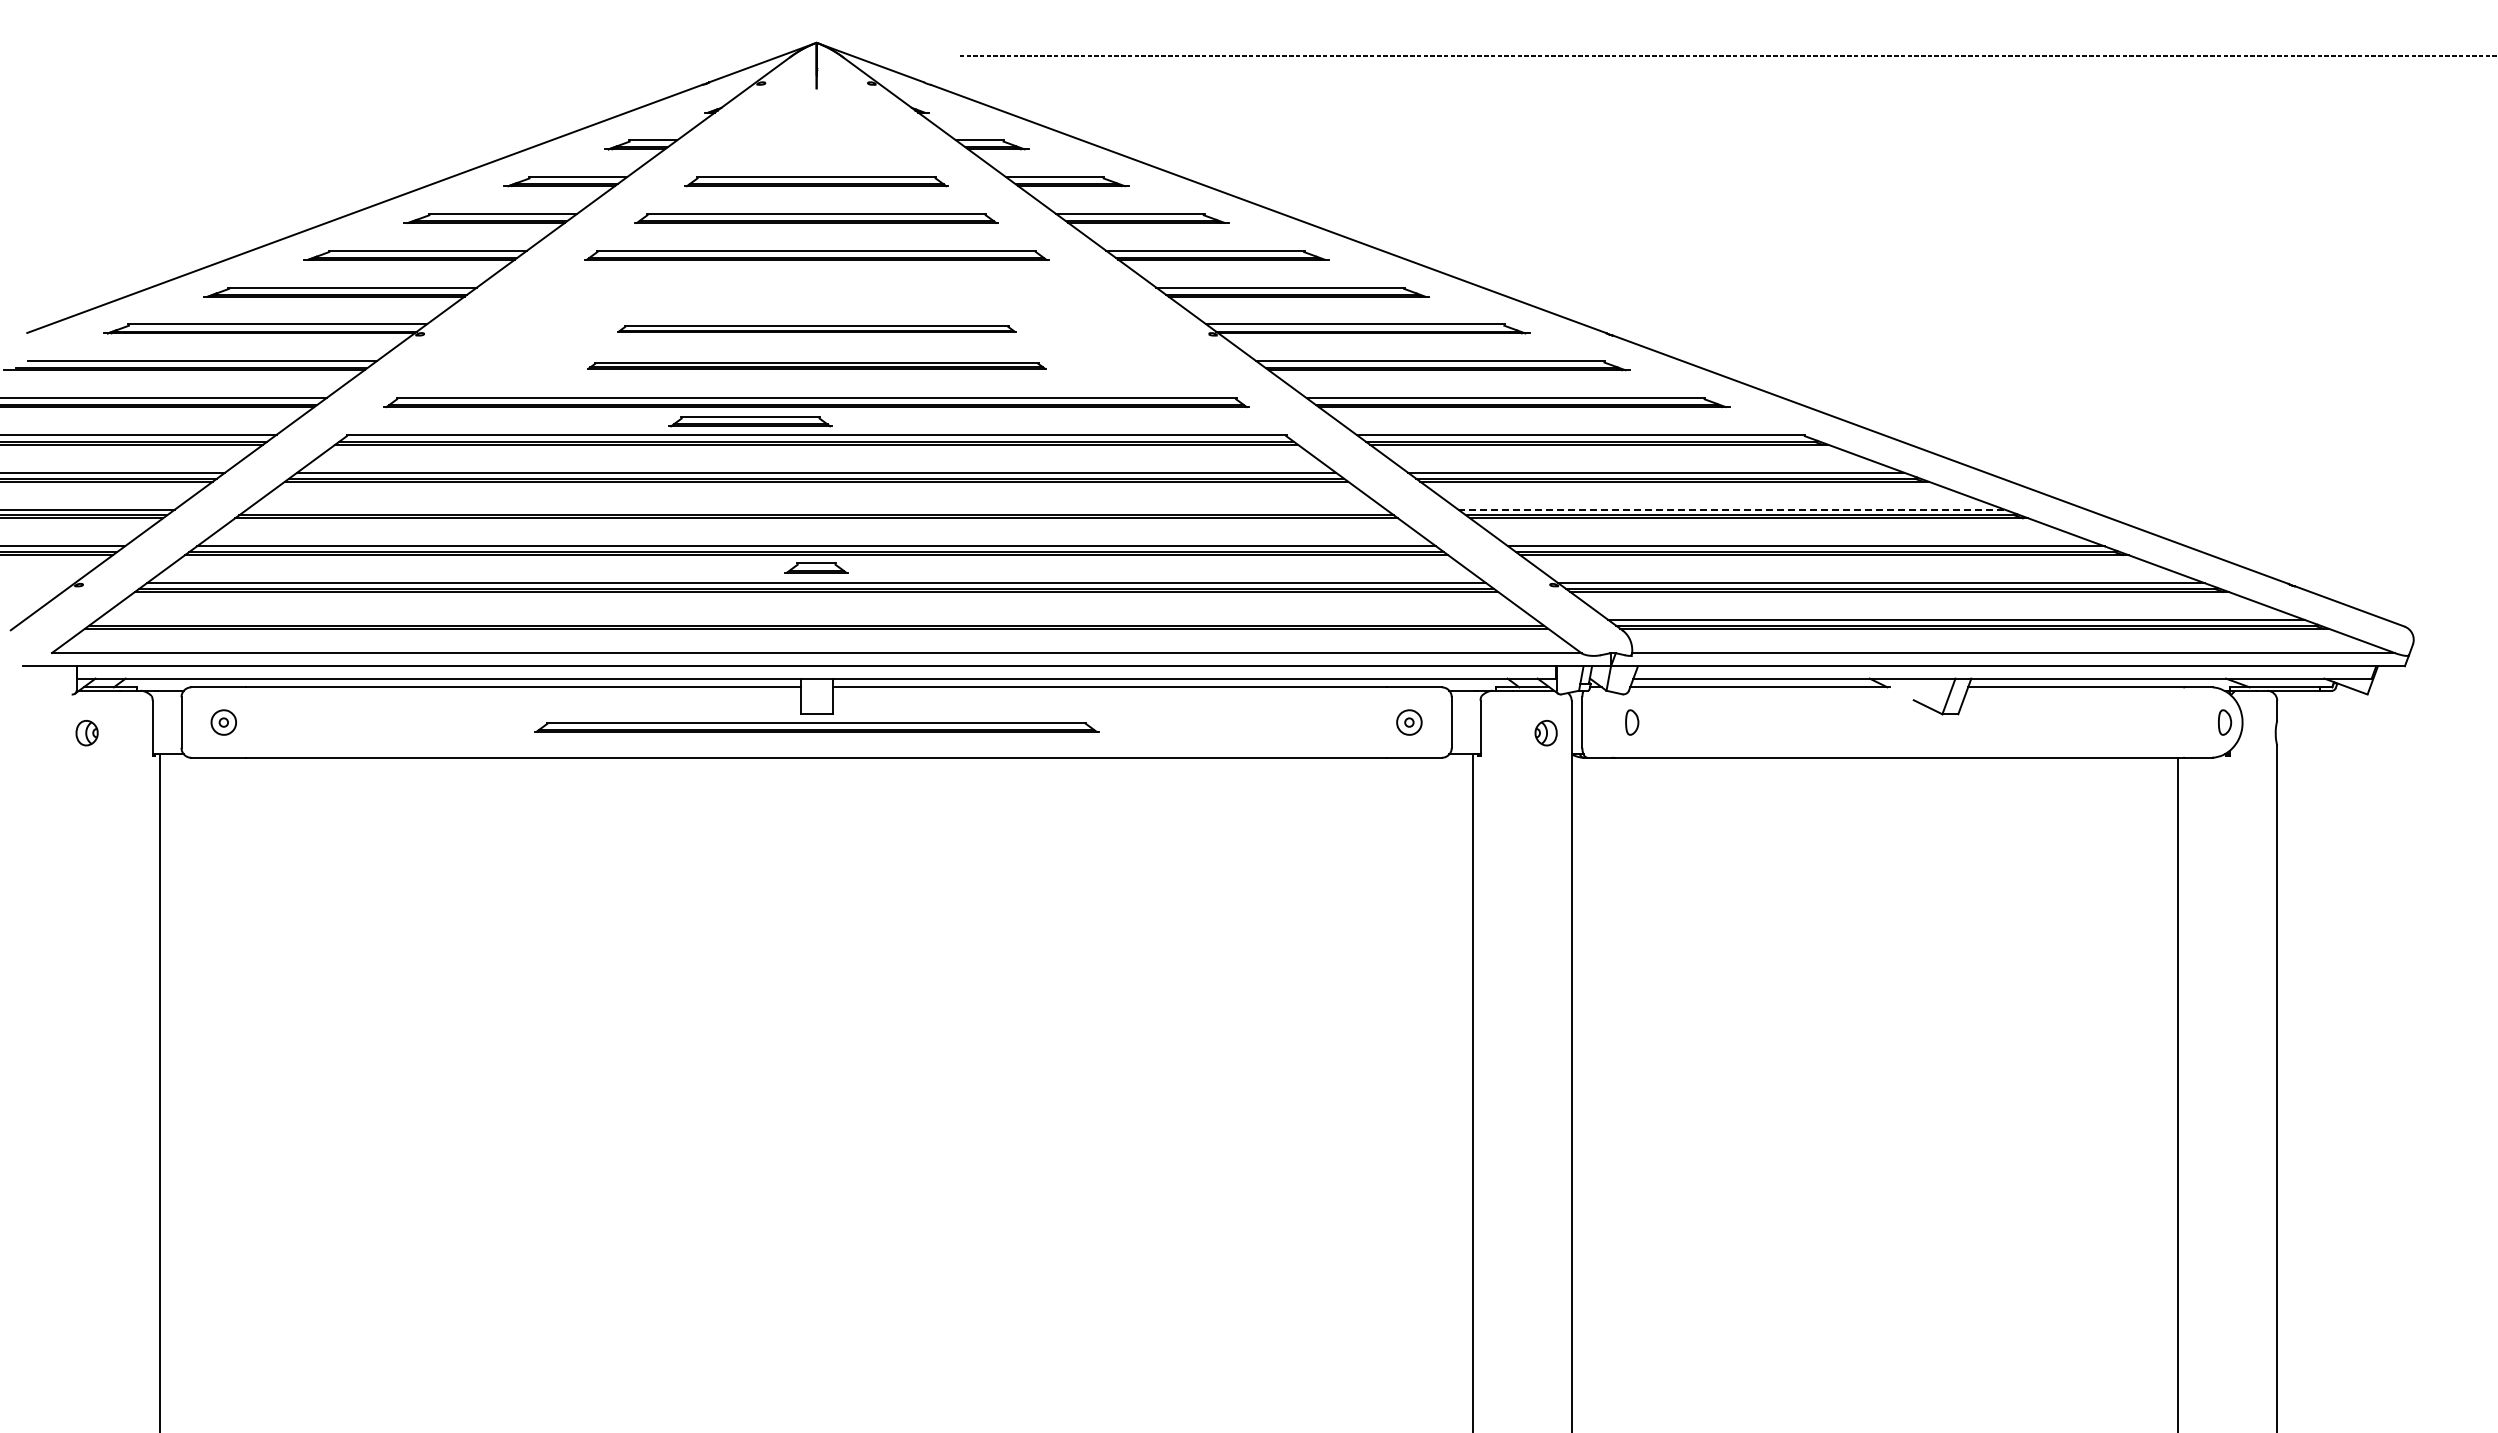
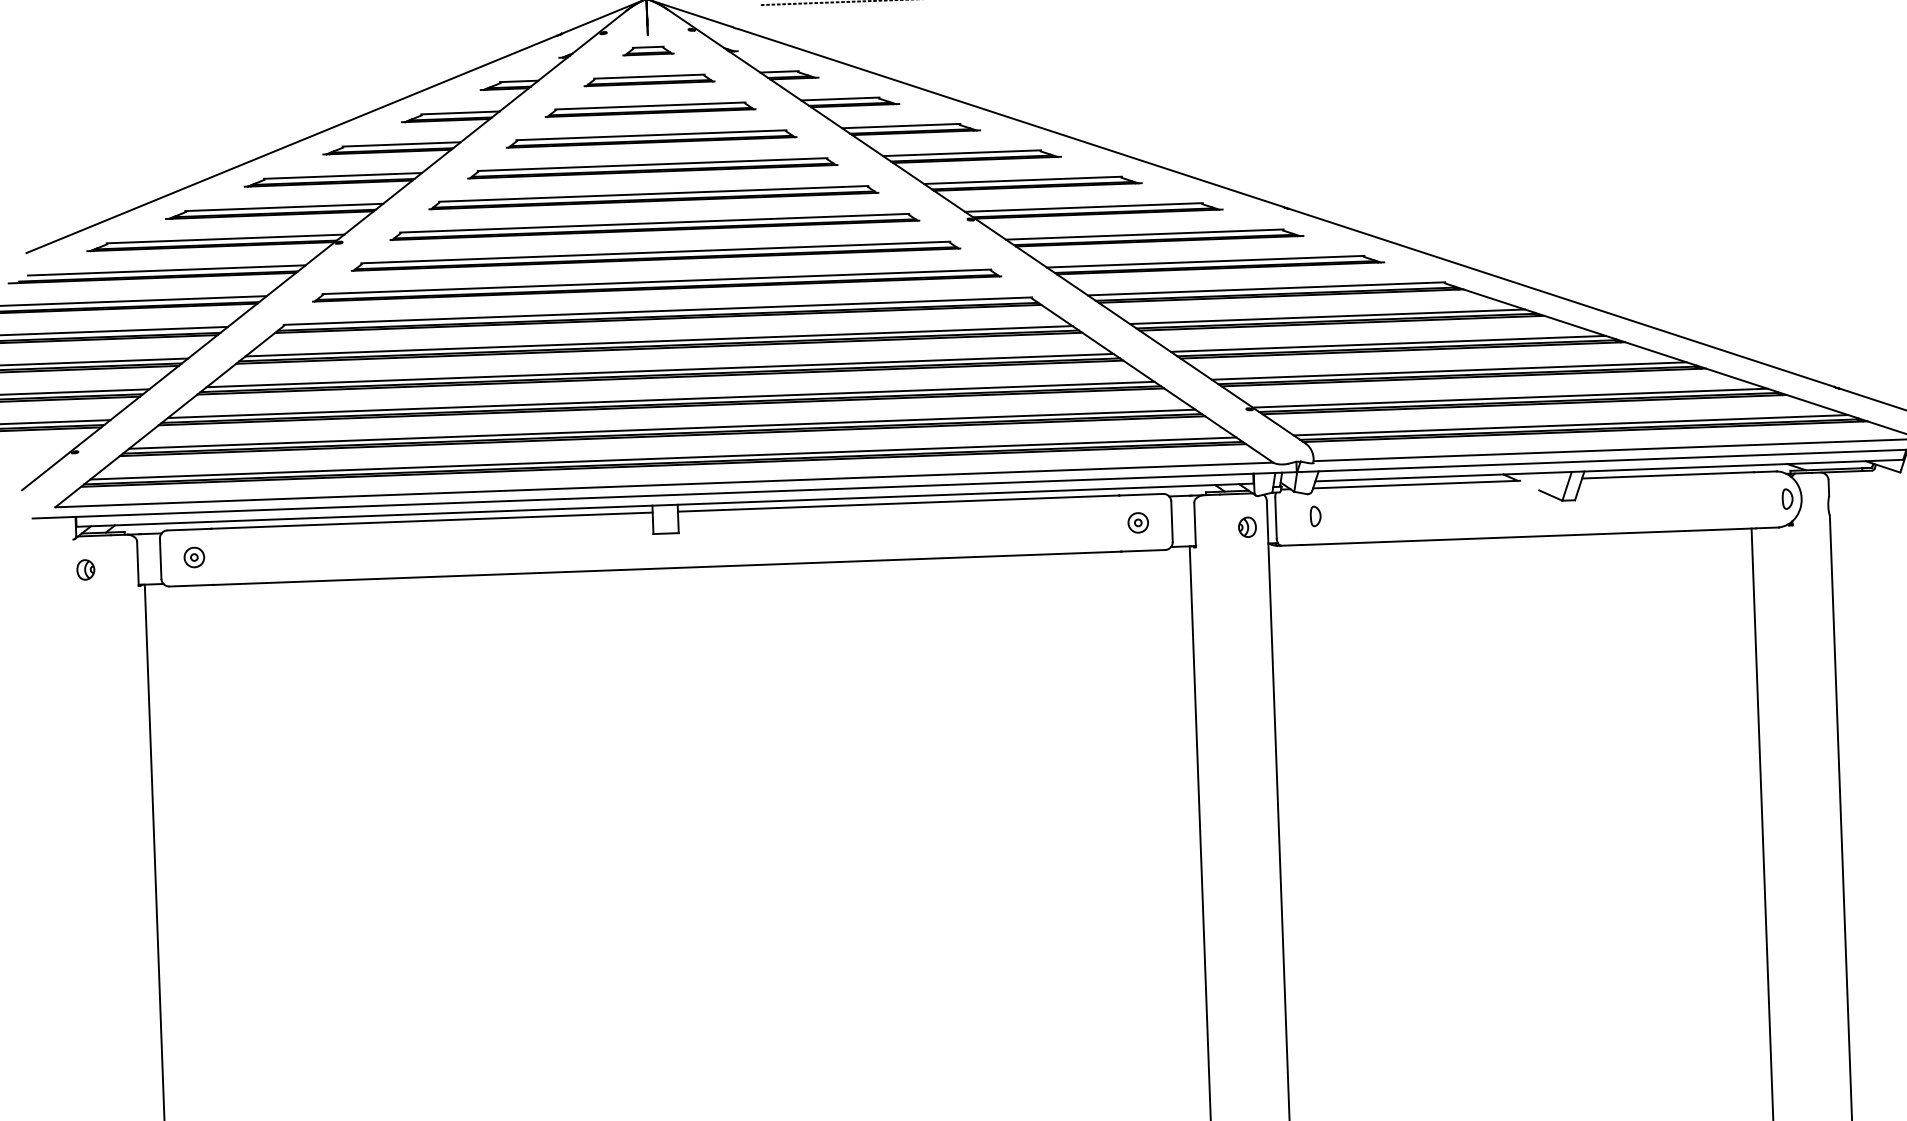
part: (816, 328) -> (654, 226), size x1.67
part: (816, 365) -> (655, 255), size x1.67
part: (750, 421) -> (649, 79), moved
line: (816, 509) -> (660, 370), added
line: (1731, 509) -> (1388, 343), dashed -> solid
part: (816, 567) -> (648, 50), moved
line: (816, 619) -> (663, 458), added
part: (816, 727) -> (653, 197), moved

